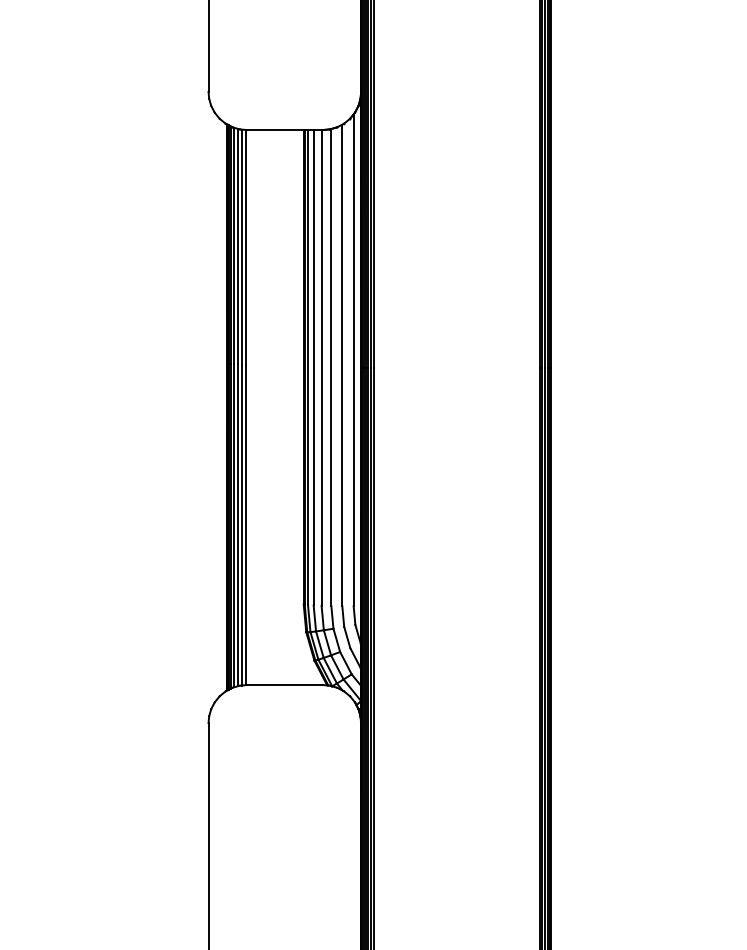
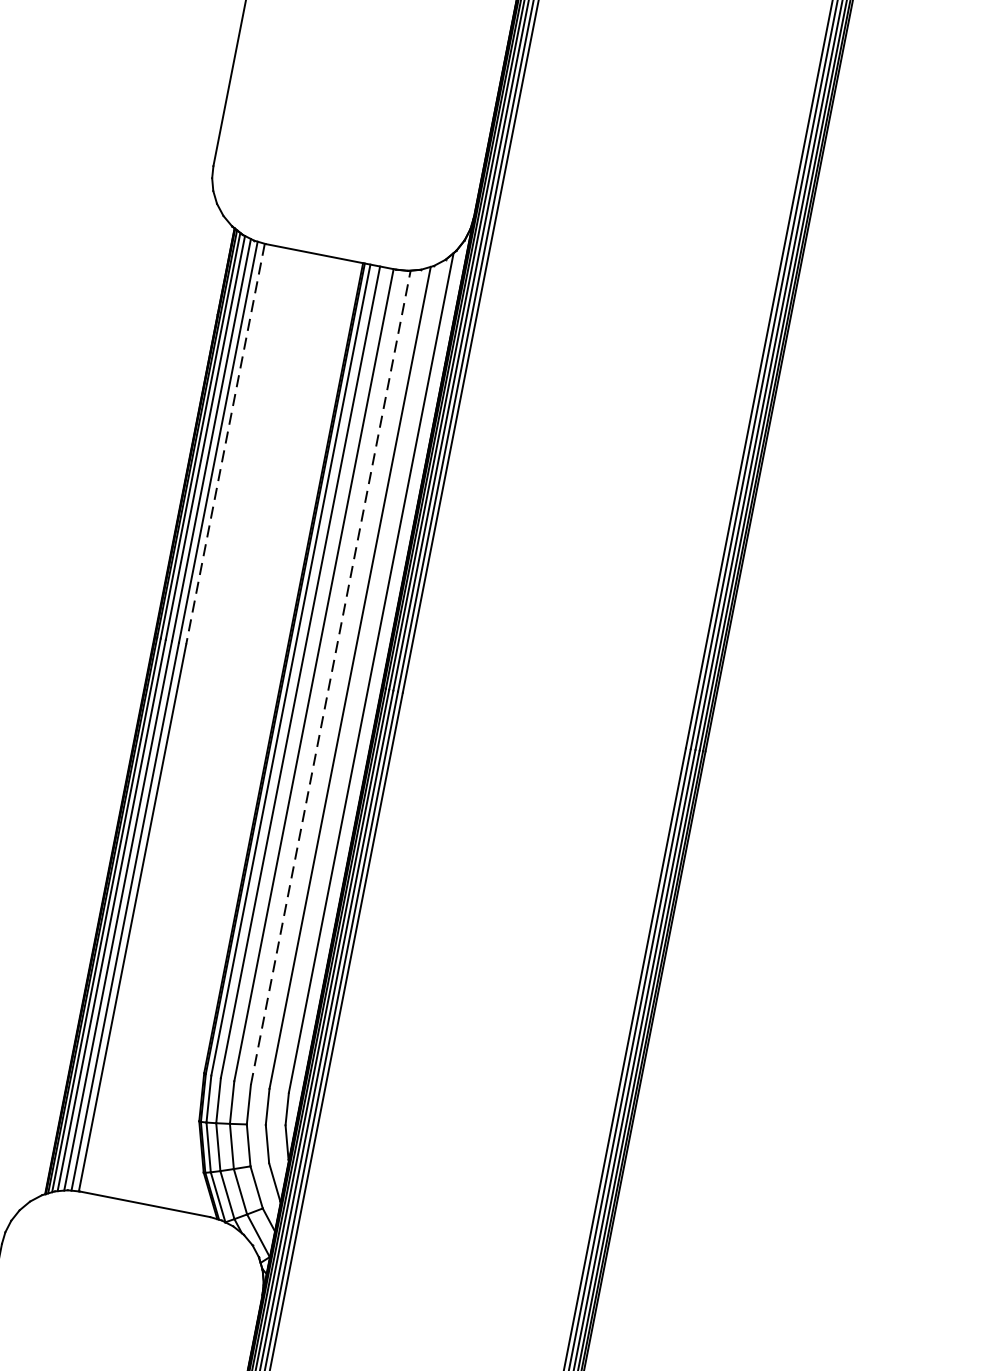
line: (246, 247) -> (226, 444), solid -> dashed
line: (331, 367) -> (331, 677), solid -> dashed

